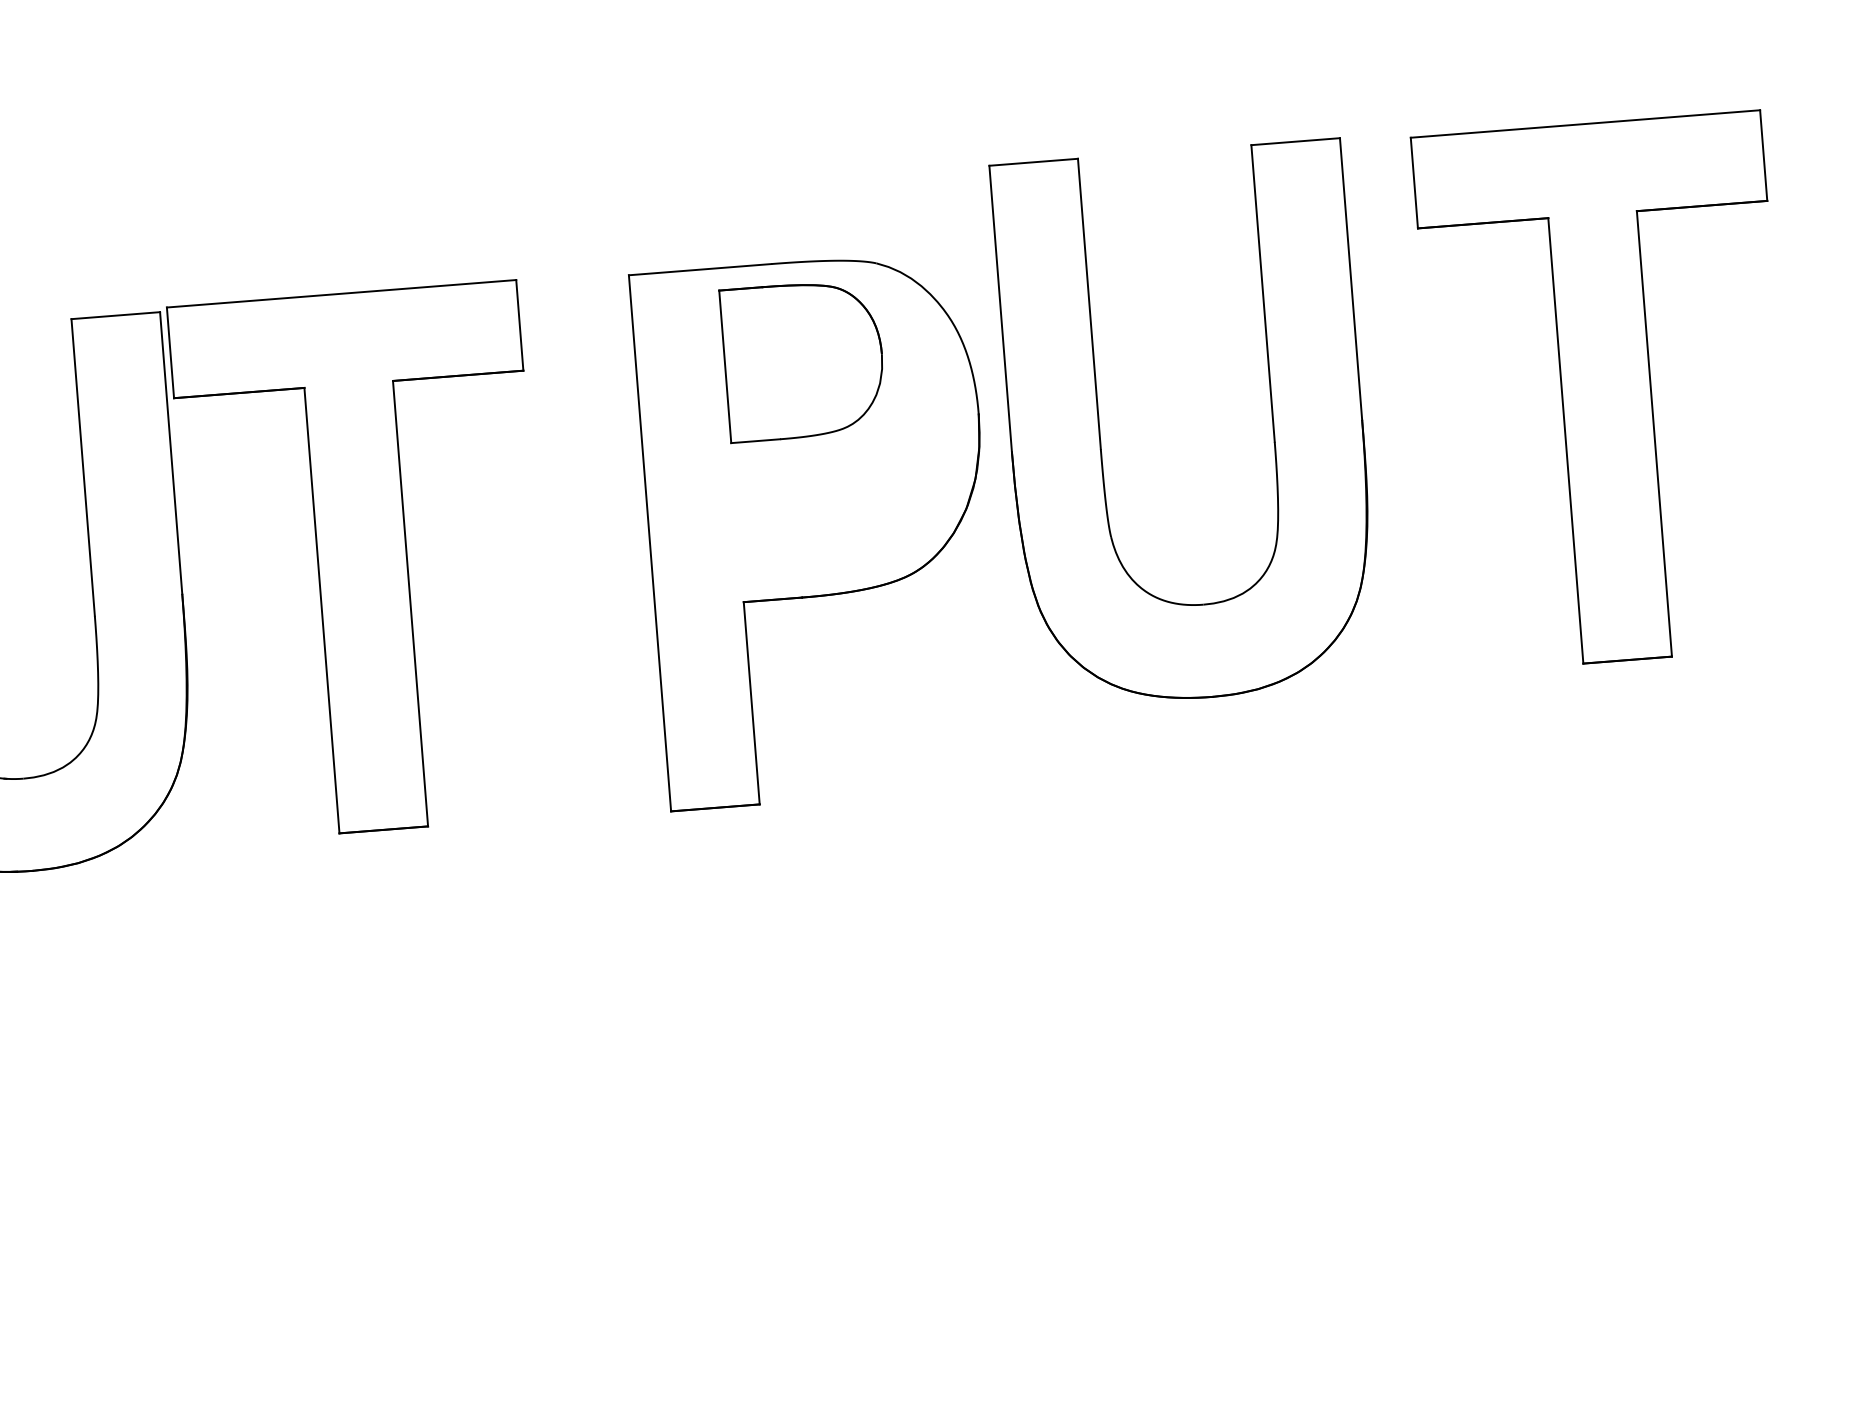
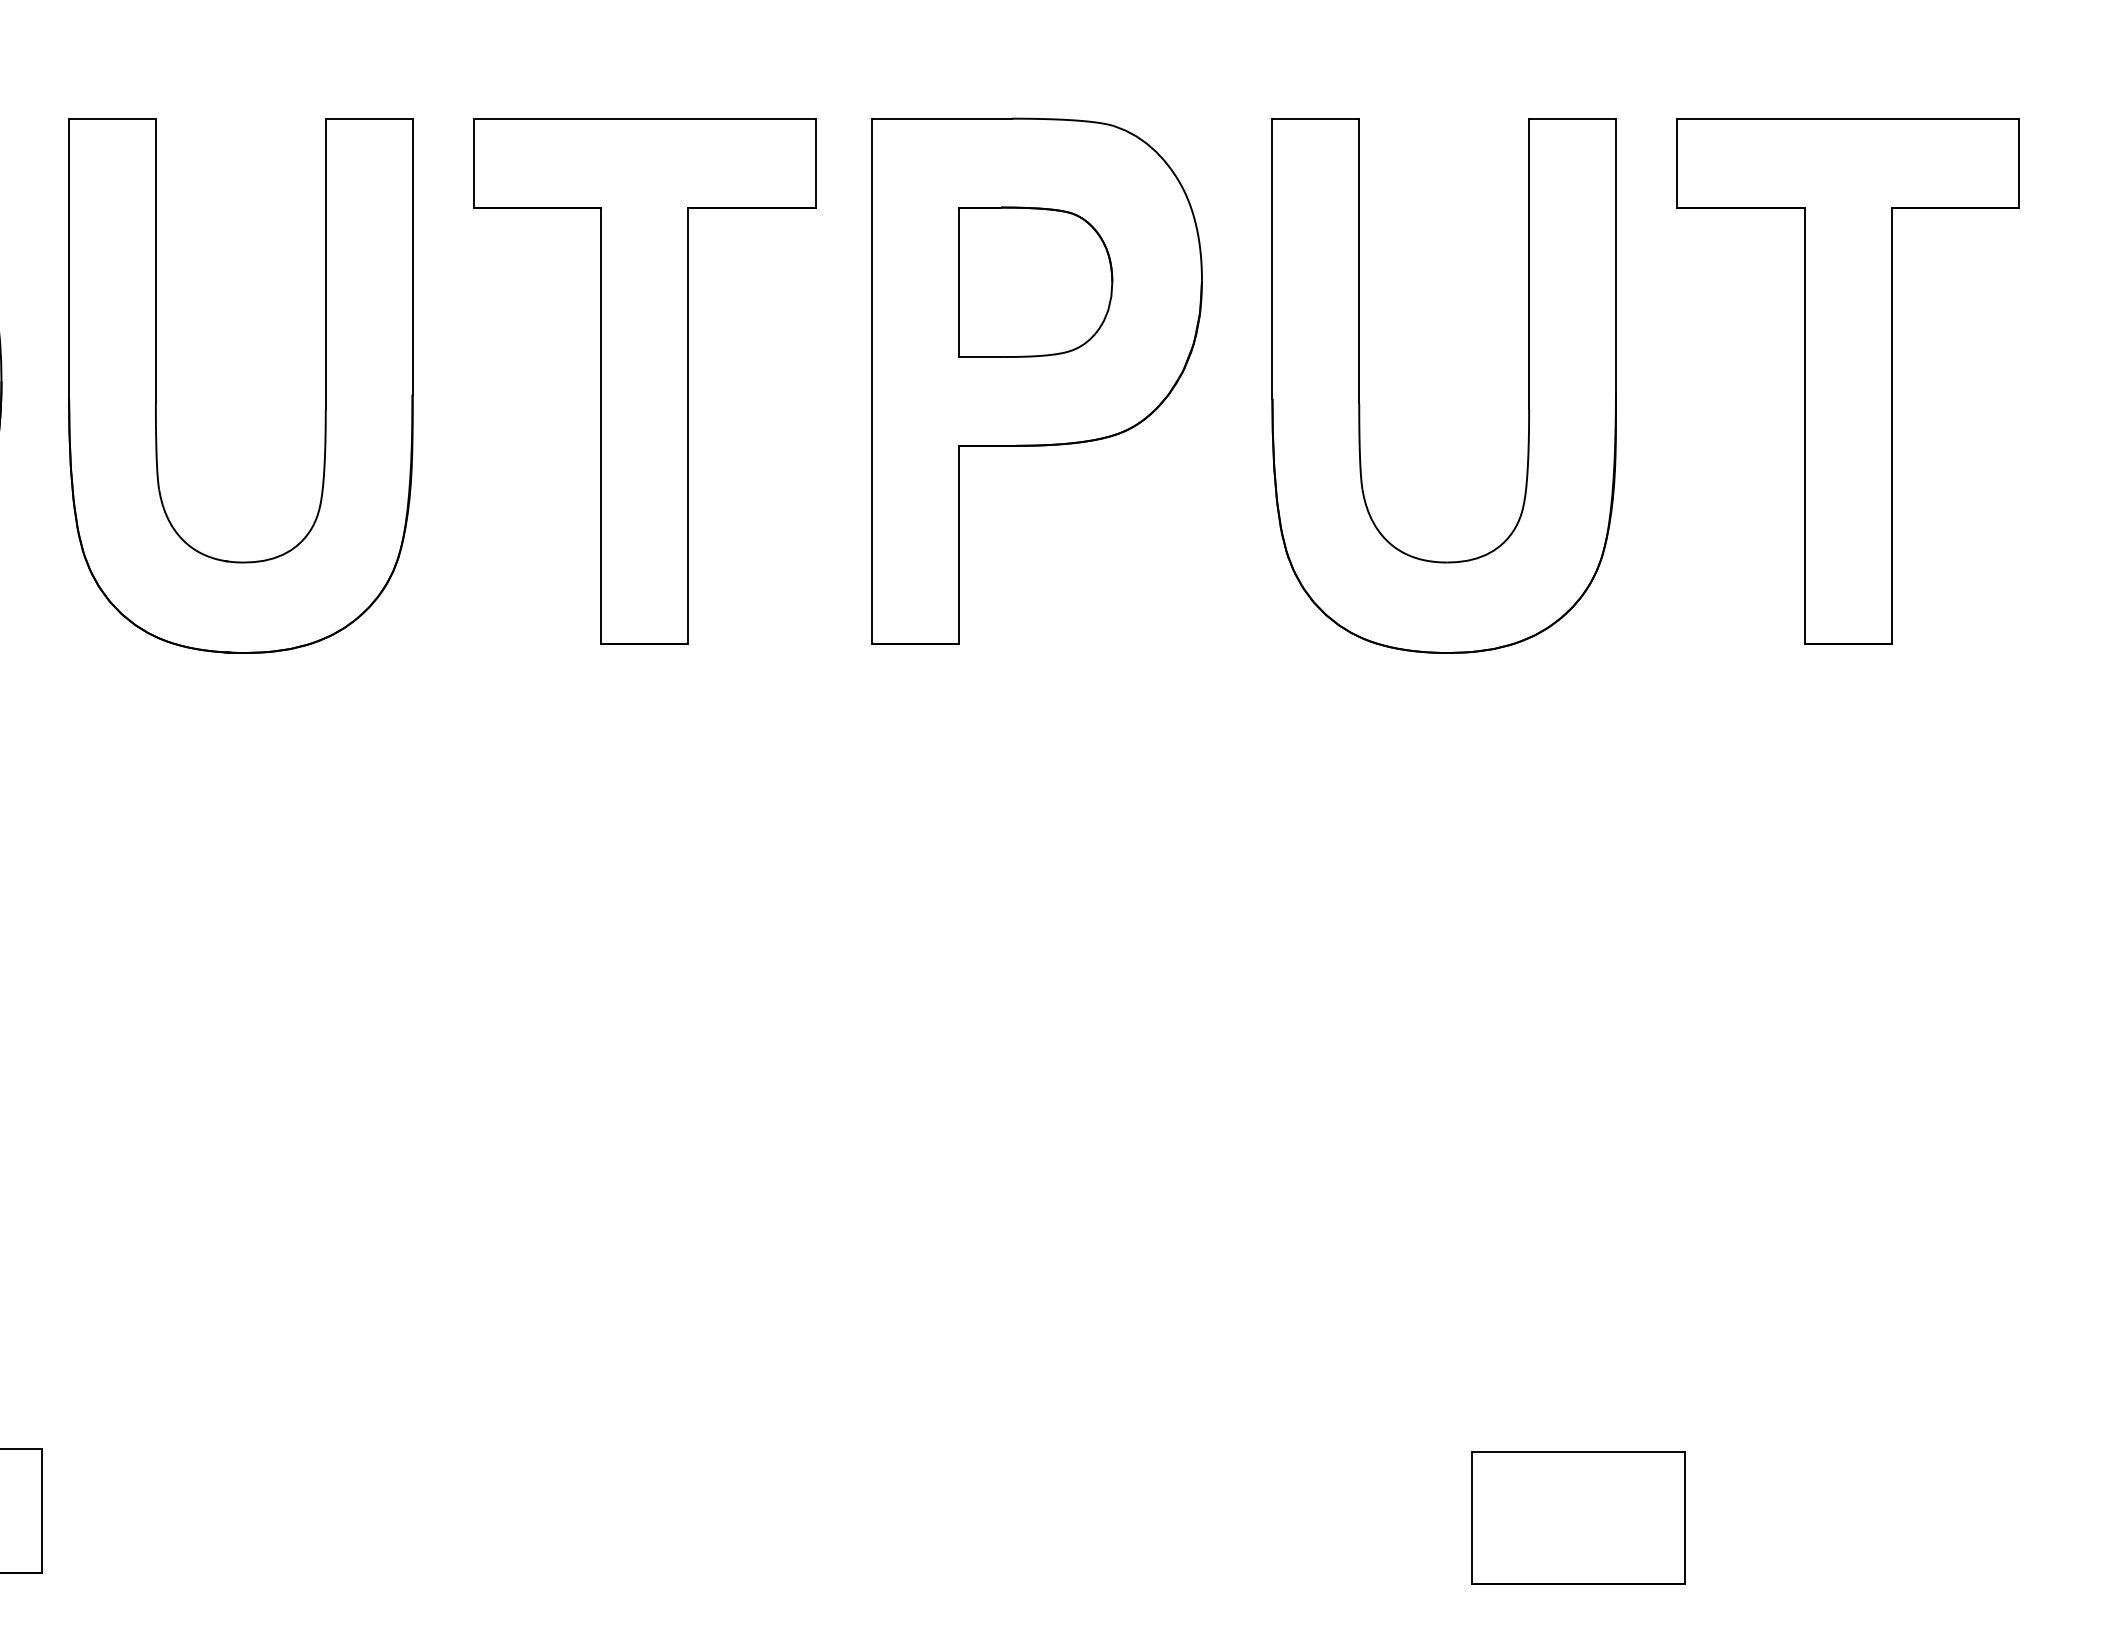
part: (803, 359) -> (1035, 281), moved
part: (1605, 392) -> (1847, 381), moved
part: (1099, 431) -> (1359, 385), moved
part: (362, 561) -> (644, 381), moved

